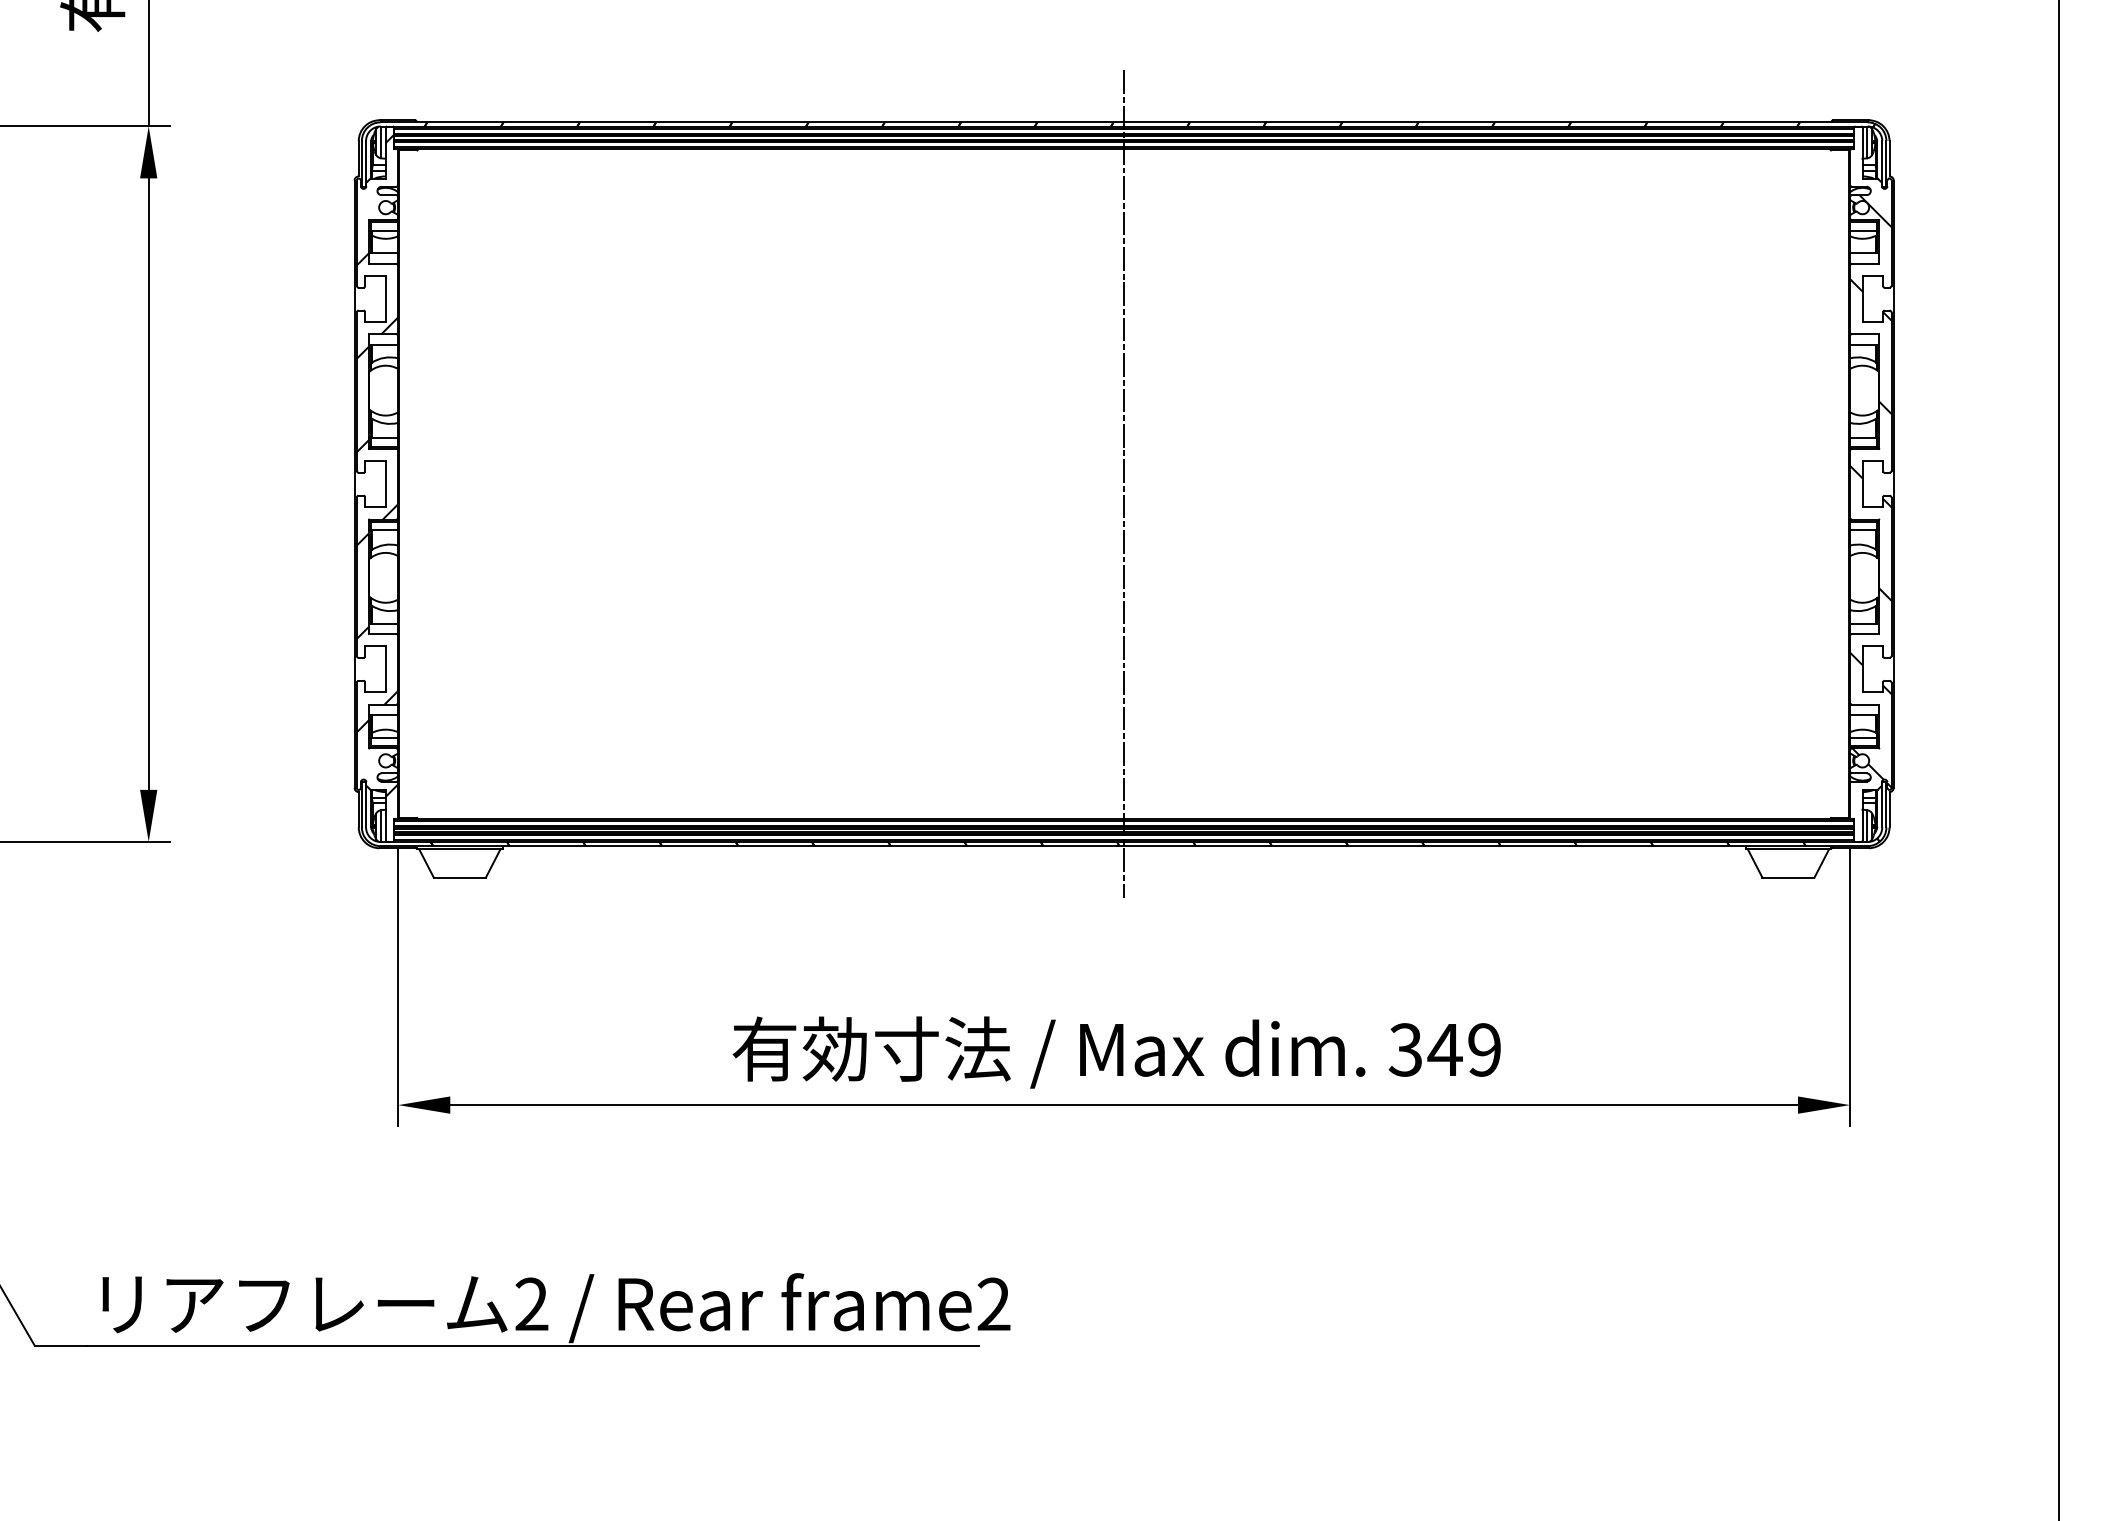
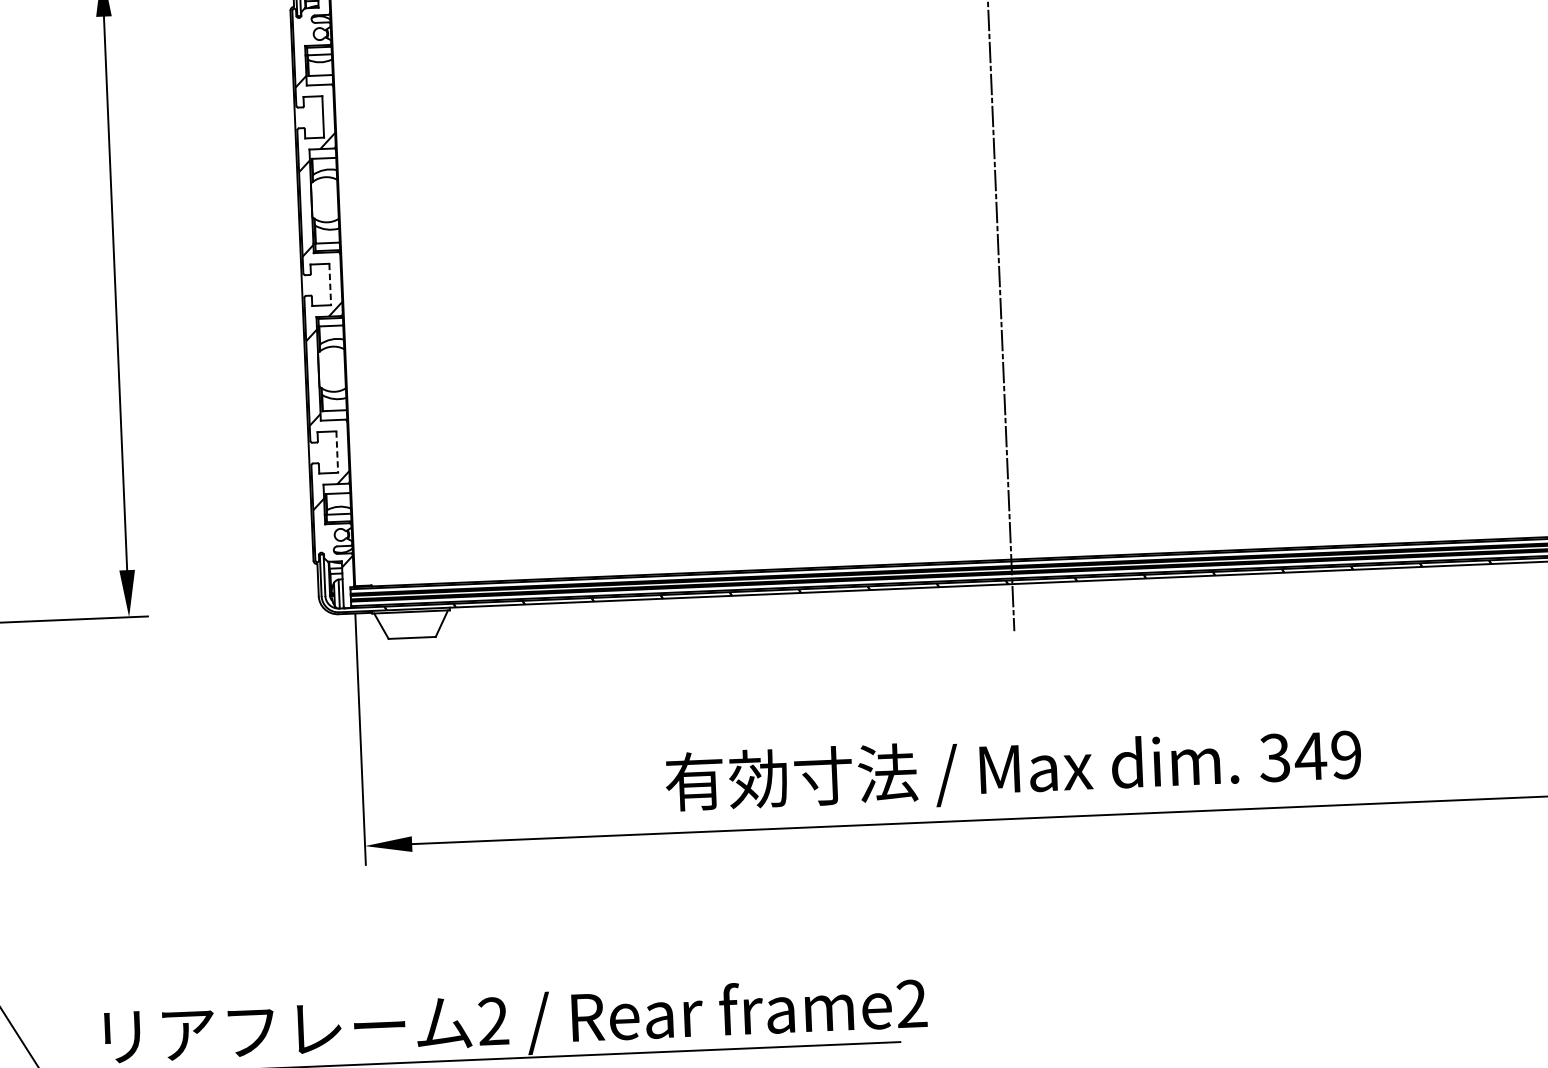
line: (385, 484) -> (329, 284), solid -> dashed
line: (385, 669) -> (336, 452), solid -> dashed

